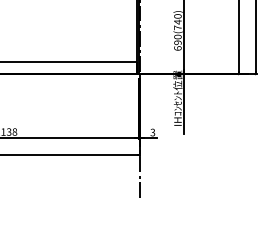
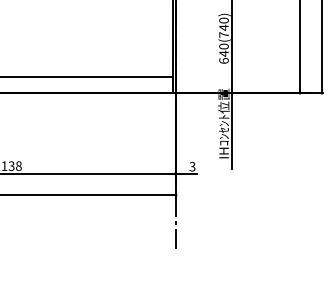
text: (177, 42) -> (223, 53), 690(740) -> 640(740)

